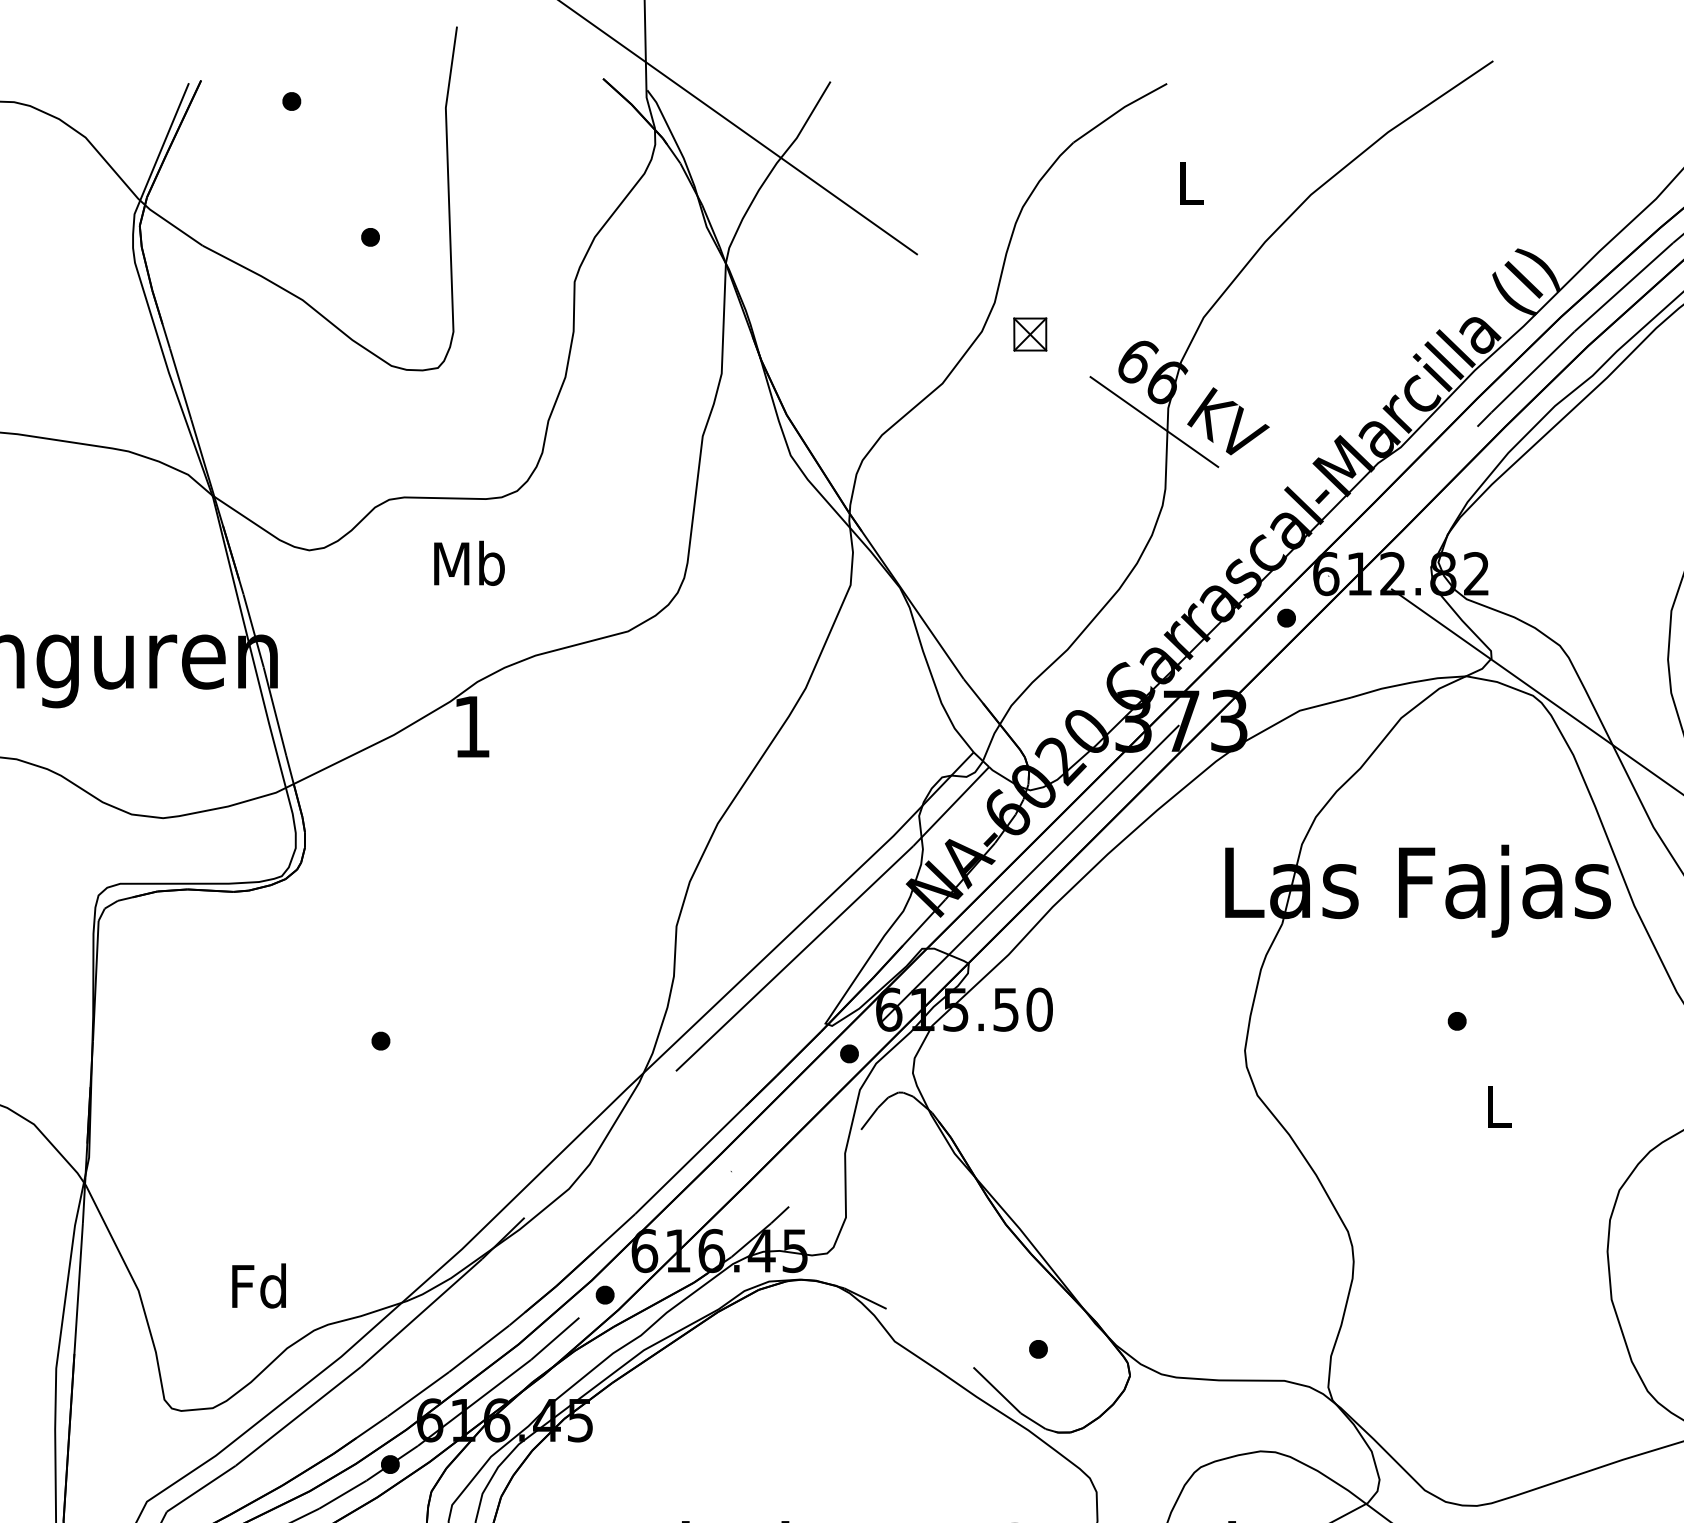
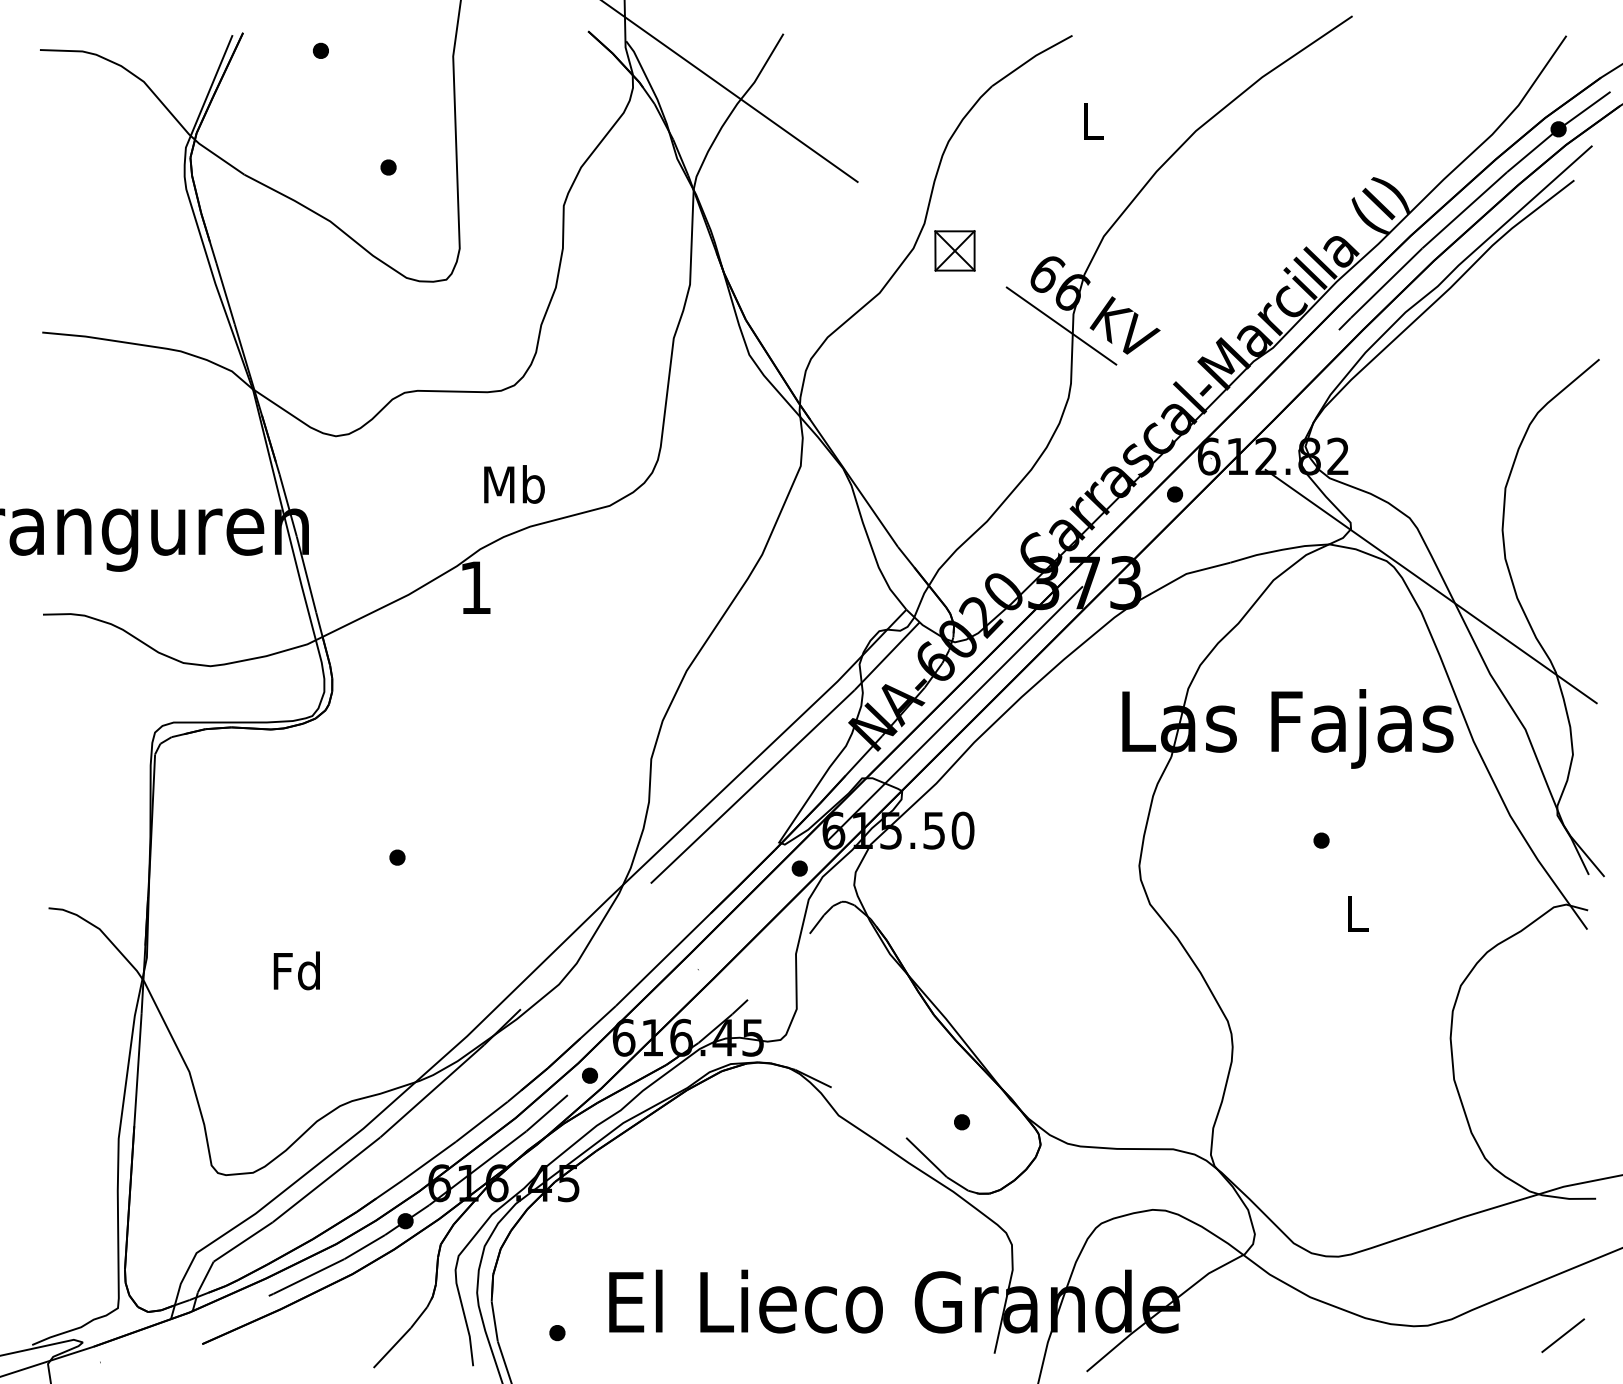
part: (1029, 333) -> (954, 250), size x1.43
text: (469, 563) -> (514, 484), moved
text: (258, 1285) -> (296, 970), moved

